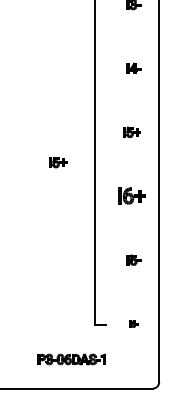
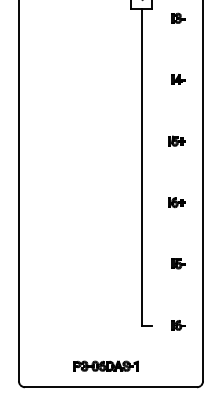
part: (57, 161) -> (105, 169), removed
part: (131, 196) -> (176, 202), size x0.62
part: (133, 324) -> (178, 325), size x1.67
part: (71, 358) -> (105, 365), moved

